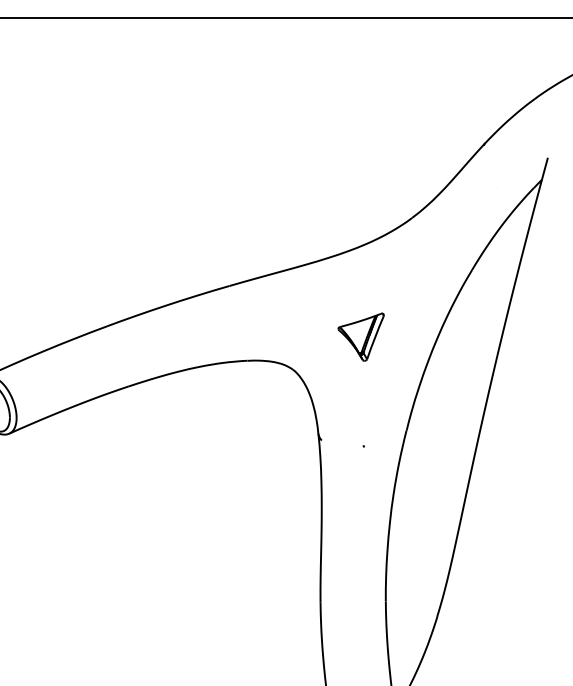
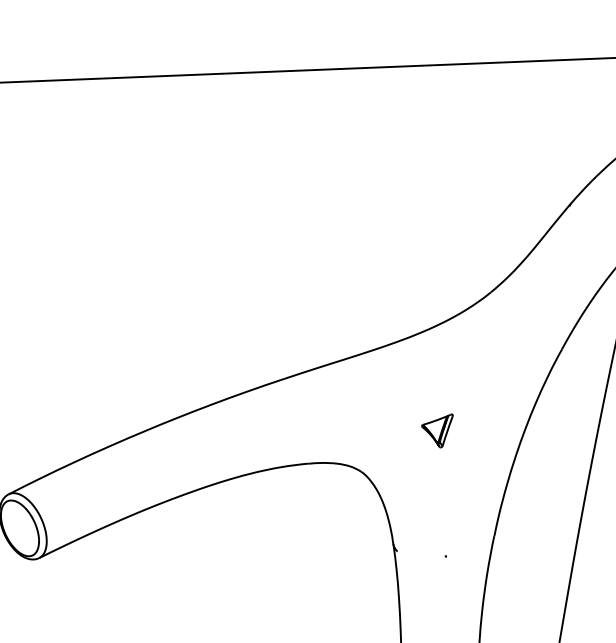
part: (360, 336) -> (437, 430), size x0.6

